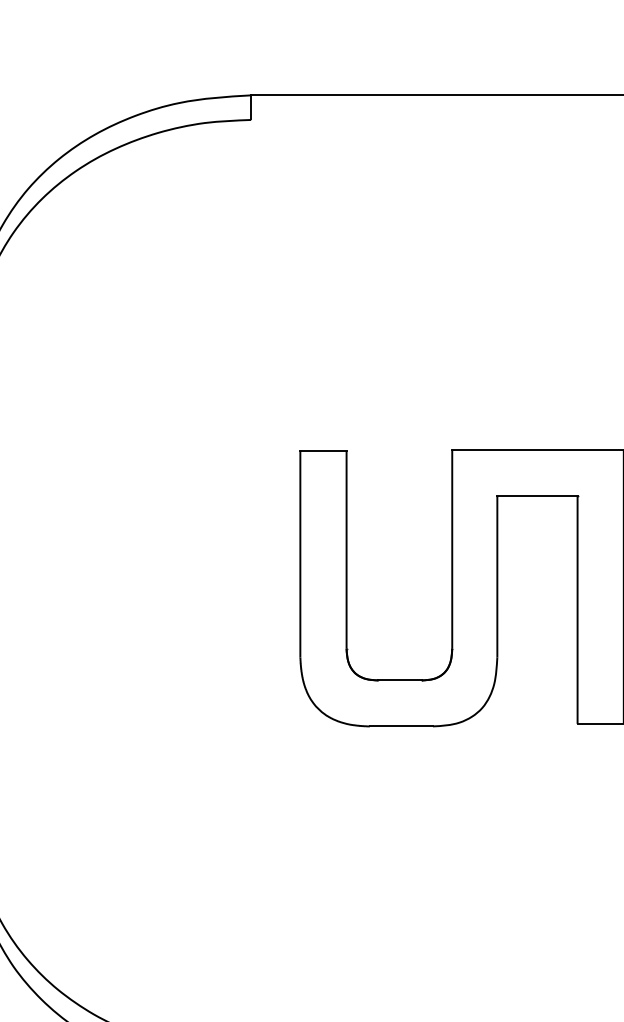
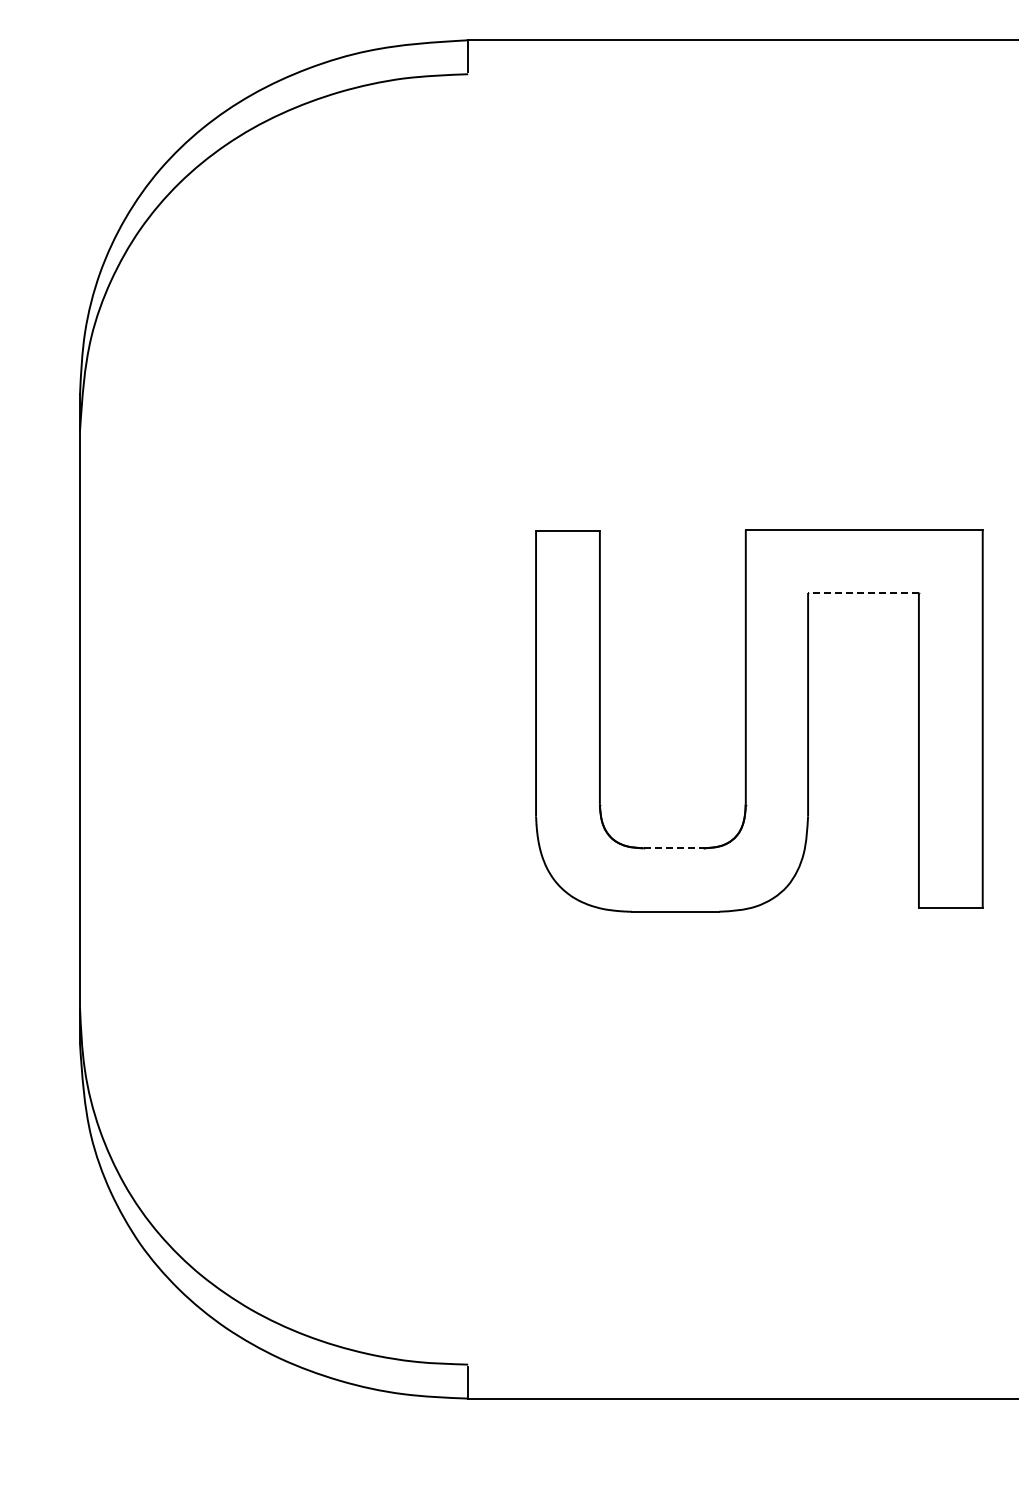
line: (536, 495) -> (862, 593), solid -> dashed
line: (400, 680) -> (674, 848), solid -> dashed

